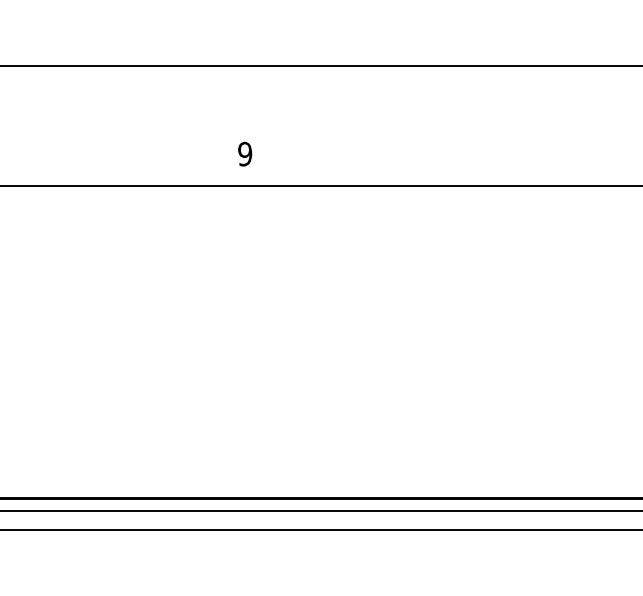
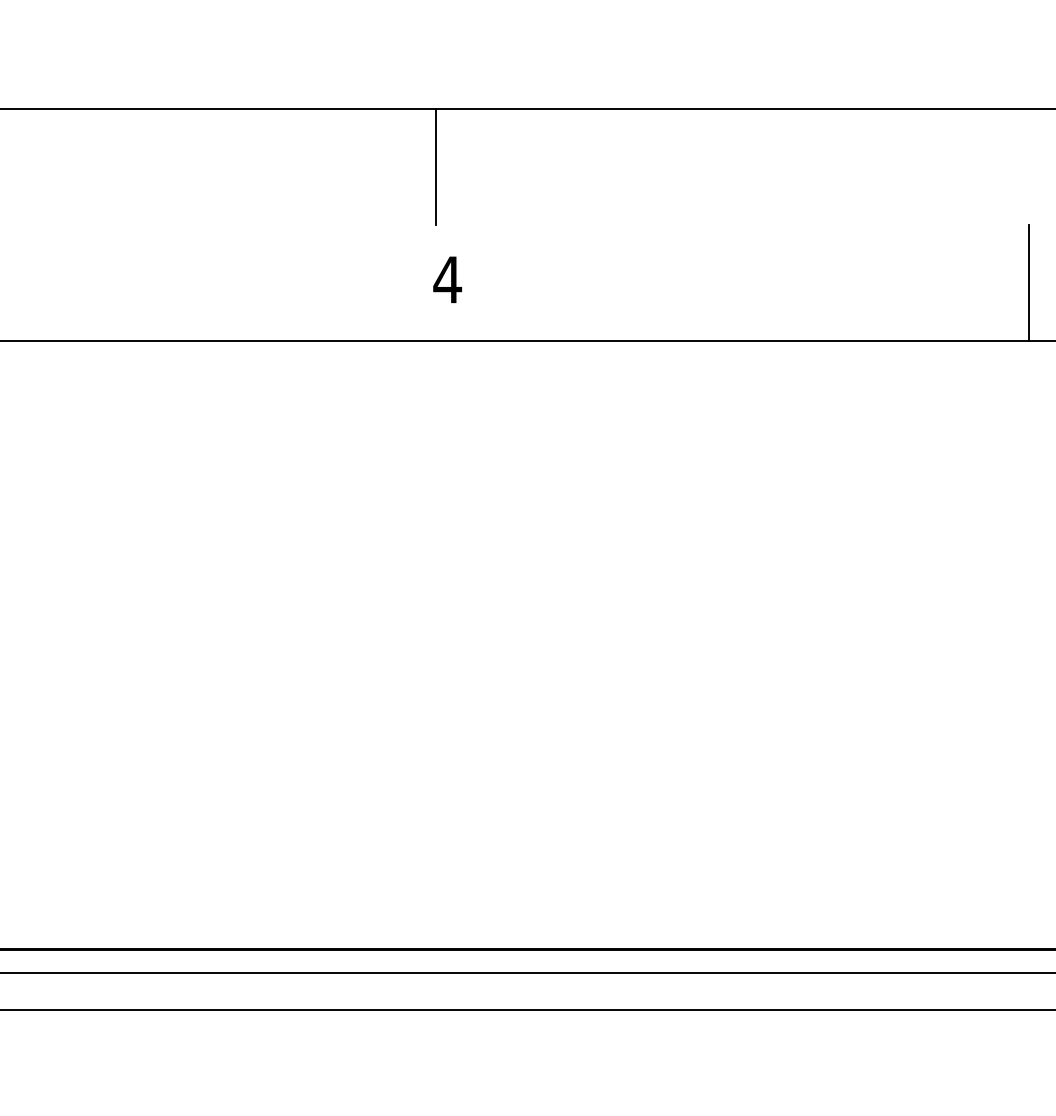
line: (239, 95) -> (436, 165), added
text: (244, 153) -> (446, 278), 9 -> 4
line: (544, 155) -> (1029, 282), added

